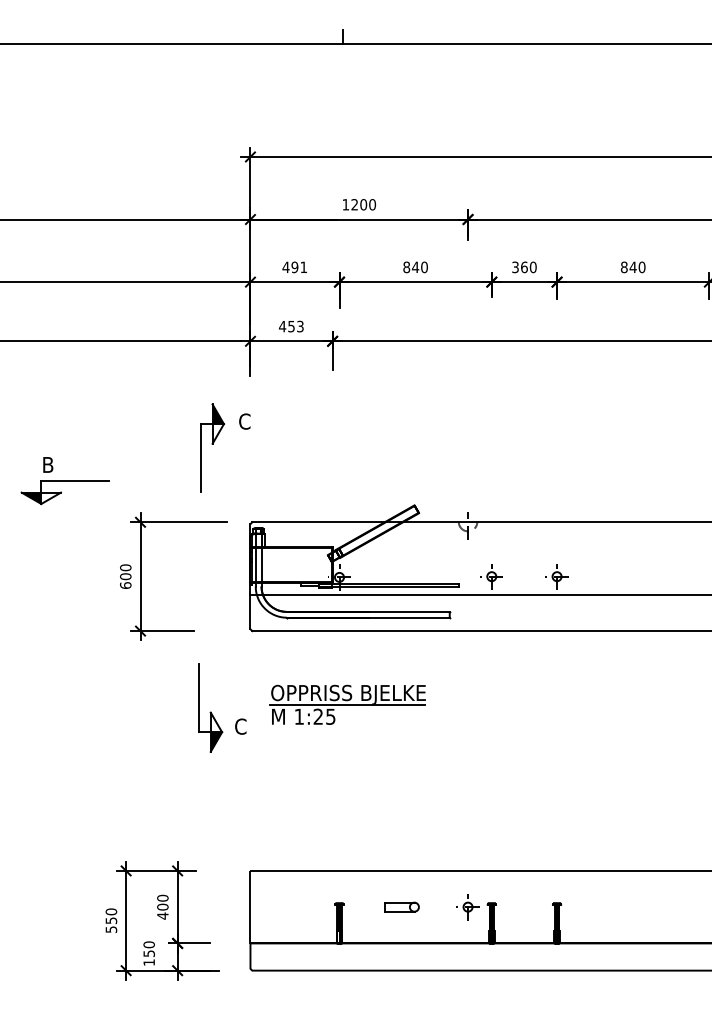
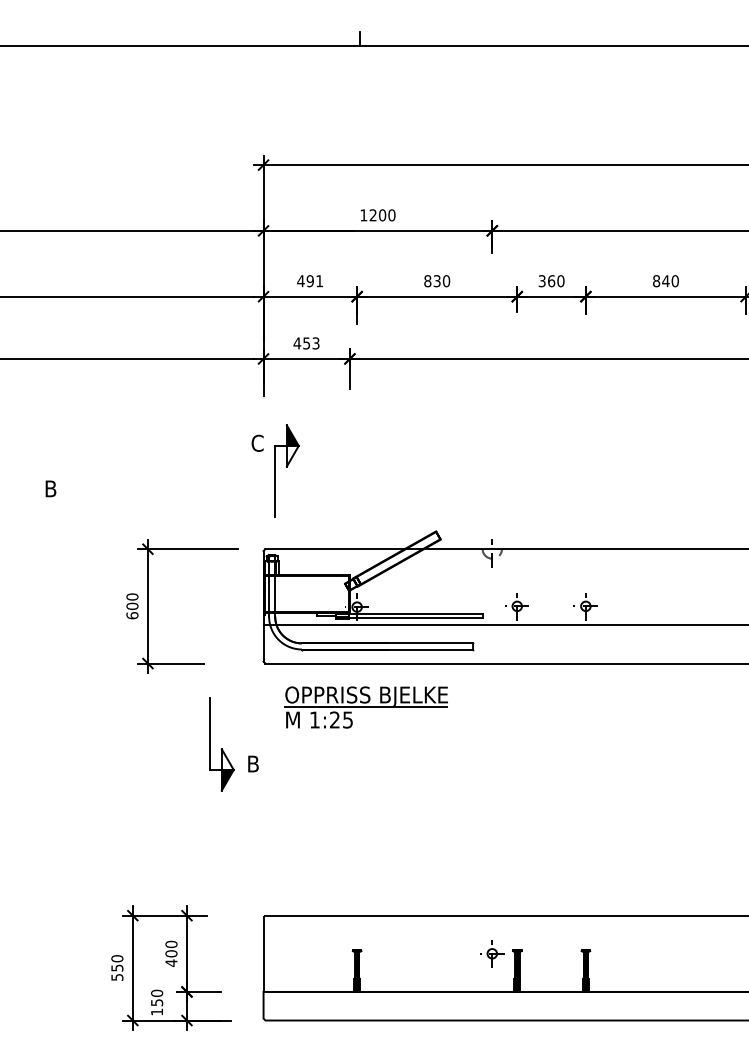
text: (415, 267) -> (437, 281), 840 -> 830
part: (212, 447) -> (286, 470), moved
part: (64, 492) -> (68, 517), removed
part: (347, 704) -> (365, 707), moved
text: (240, 726) -> (253, 763), C -> B
part: (401, 906) -> (422, 953), removed

